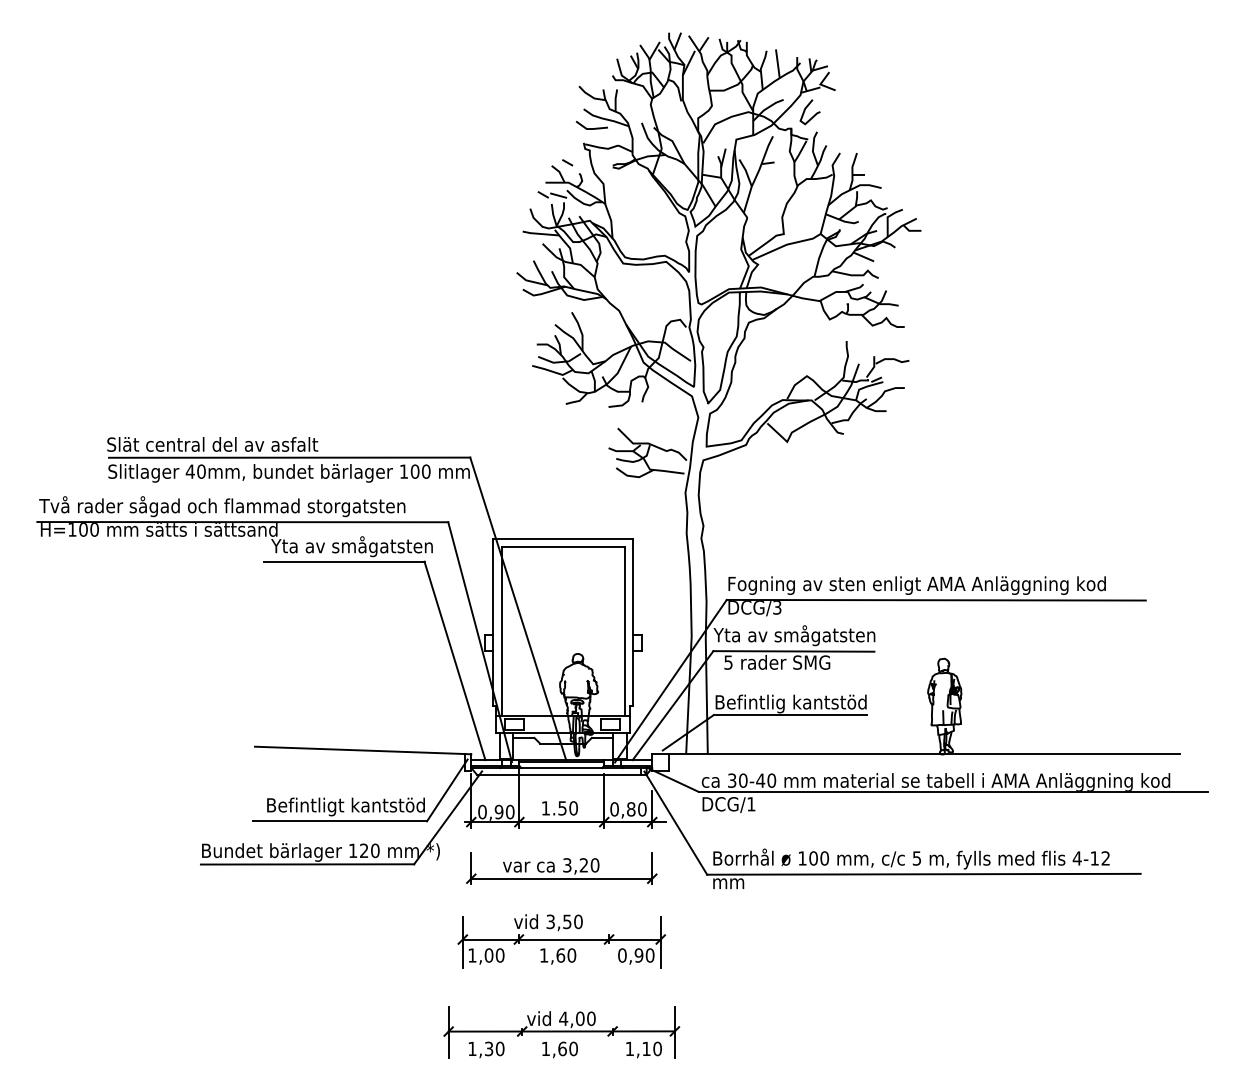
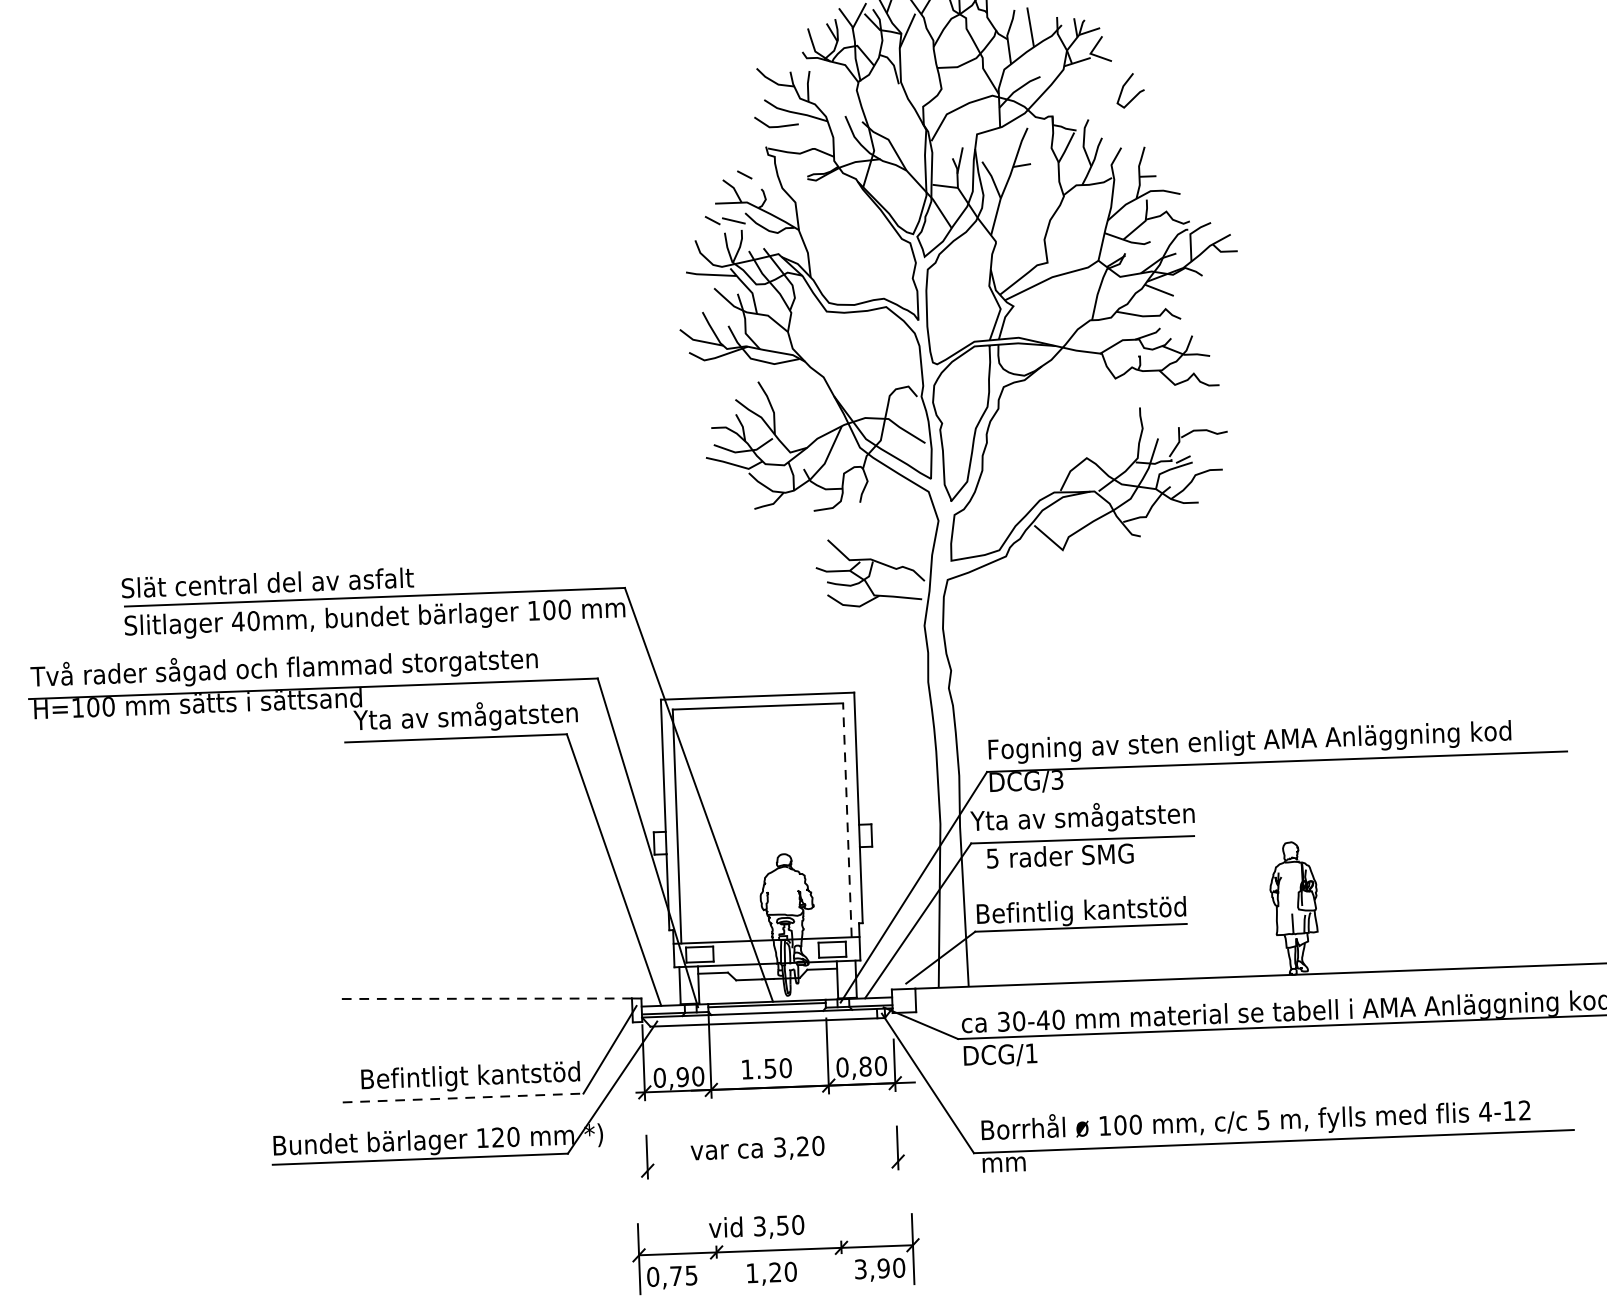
curve: (805, 111) -> (1123, 90), moved
line: (624, 631) -> (847, 820), solid -> dashed
line: (359, 750) -> (486, 998), solid -> dashed
line: (340, 821) -> (463, 1098), solid -> dashed
line: (561, 878) -> (772, 1165), removed
text: (486, 955) -> (672, 1276), 1,00 -> 0,75
text: (560, 955) -> (775, 1272), 1,60 -> 1,20
text: (622, 955) -> (860, 1269), 0,90 -> 3,90

